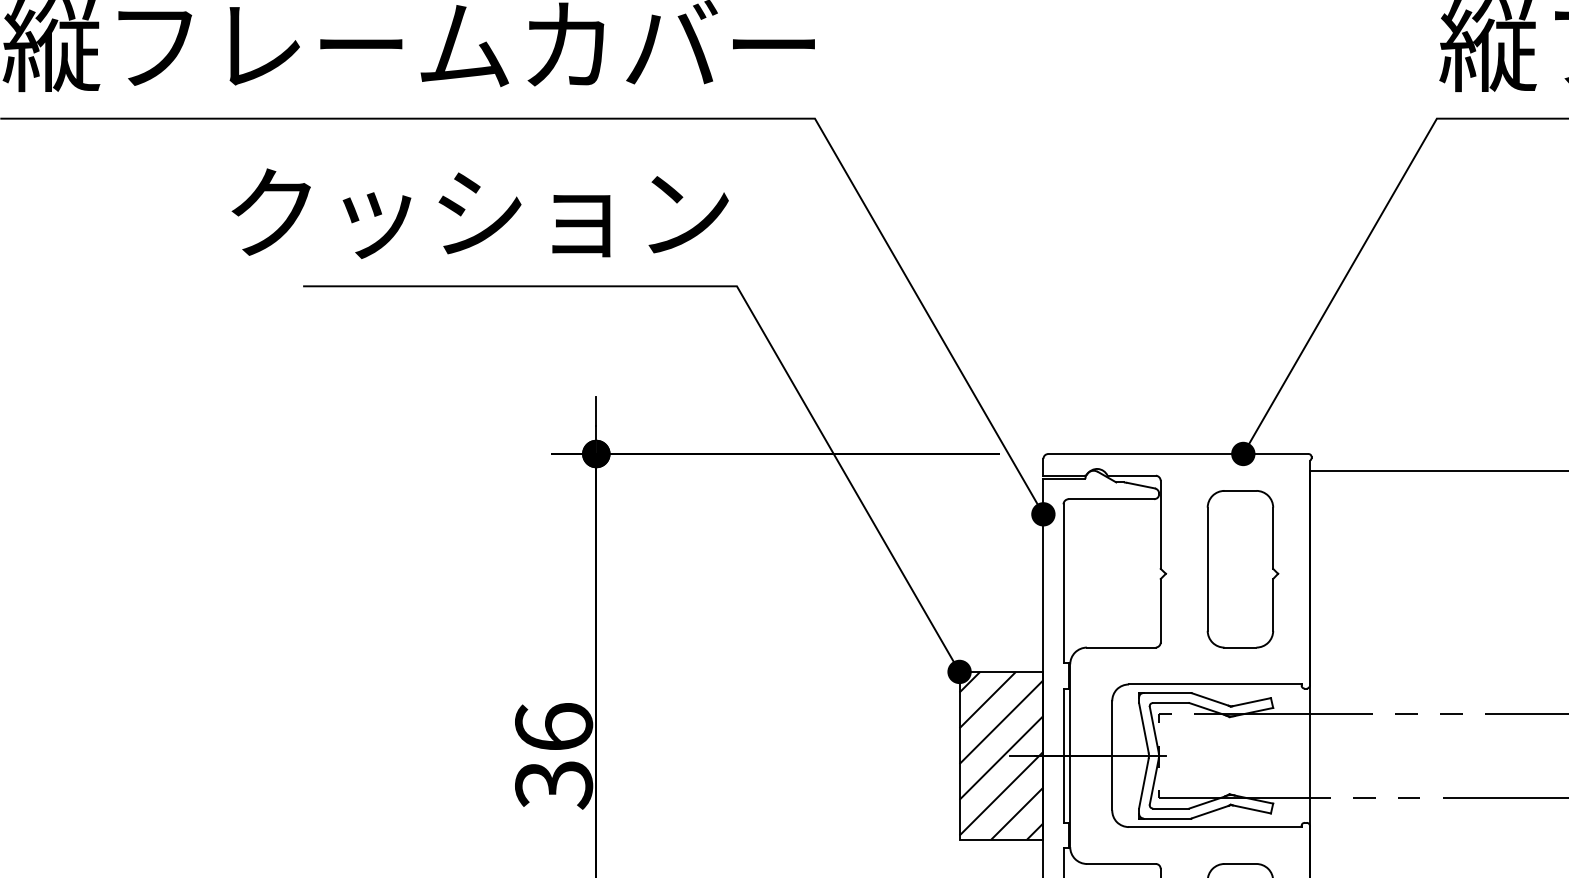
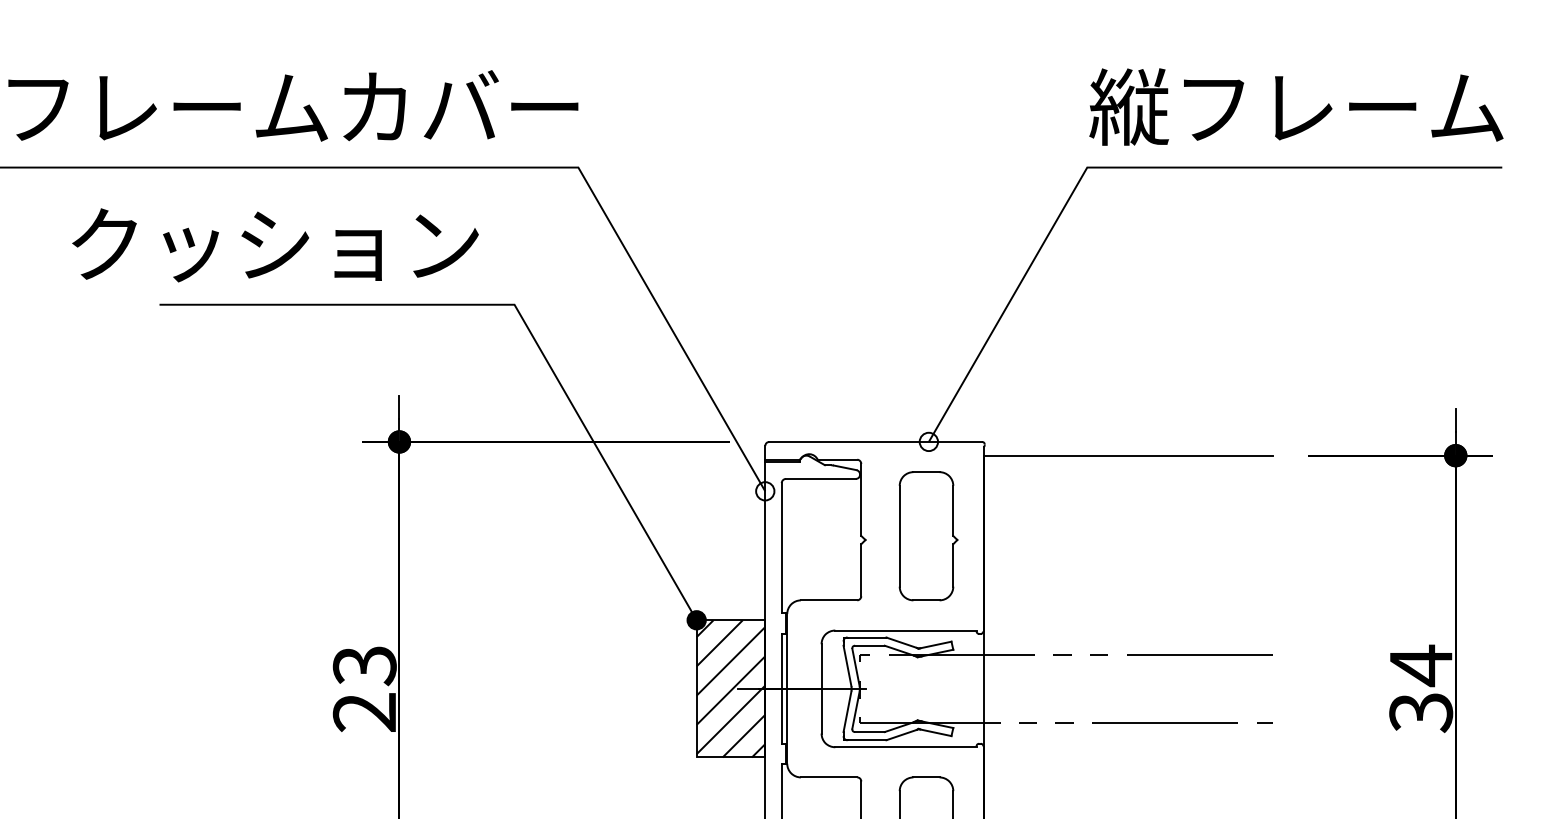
text: (480, 213) -> (275, 245), moved
fill: (1242, 453) -> (928, 441), removed
fill: (1043, 514) -> (765, 491), removed
text: (553, 756) -> (364, 689), 36 -> 23

